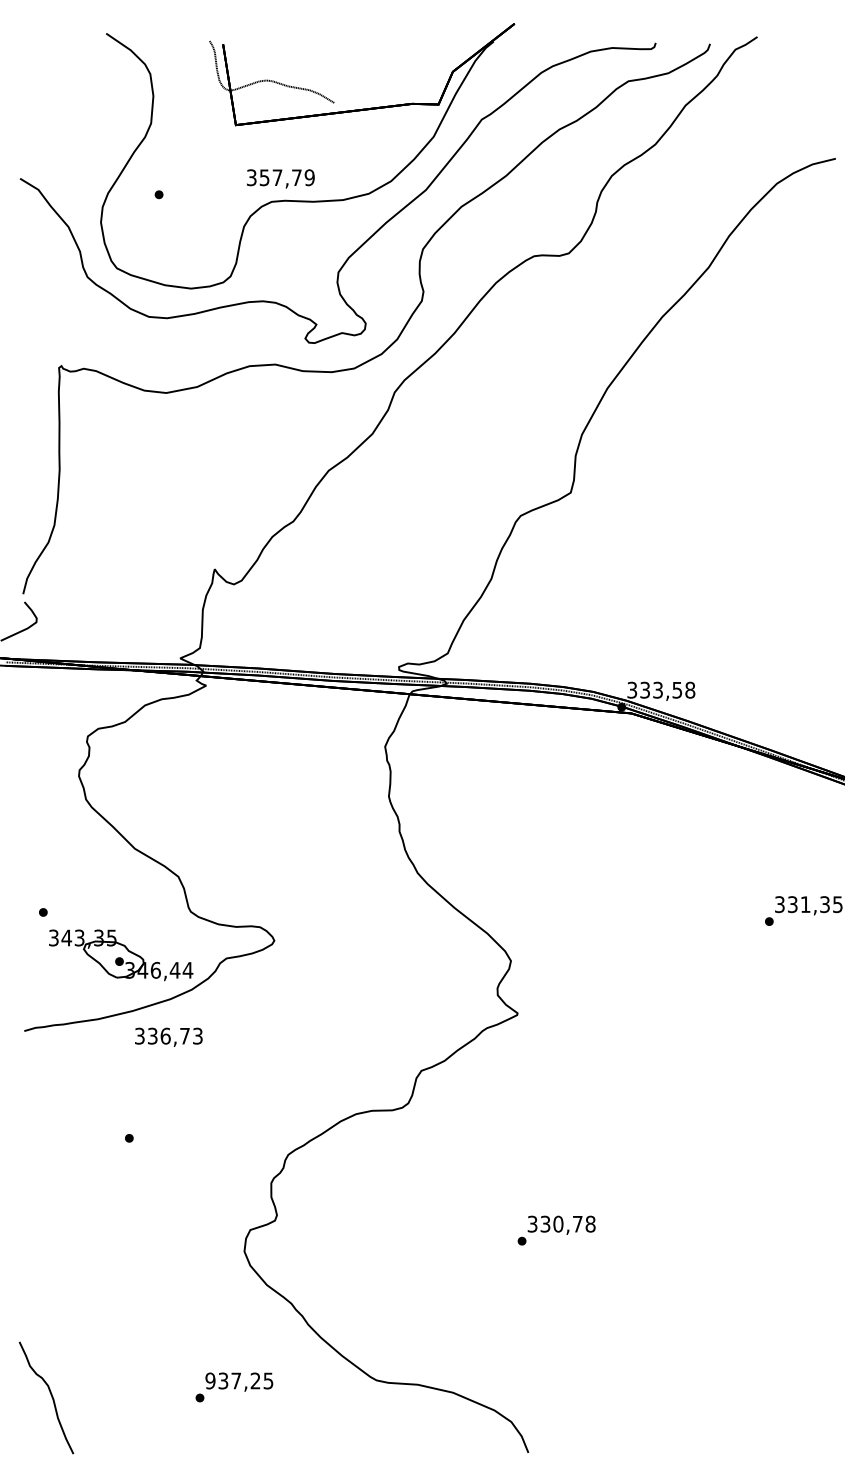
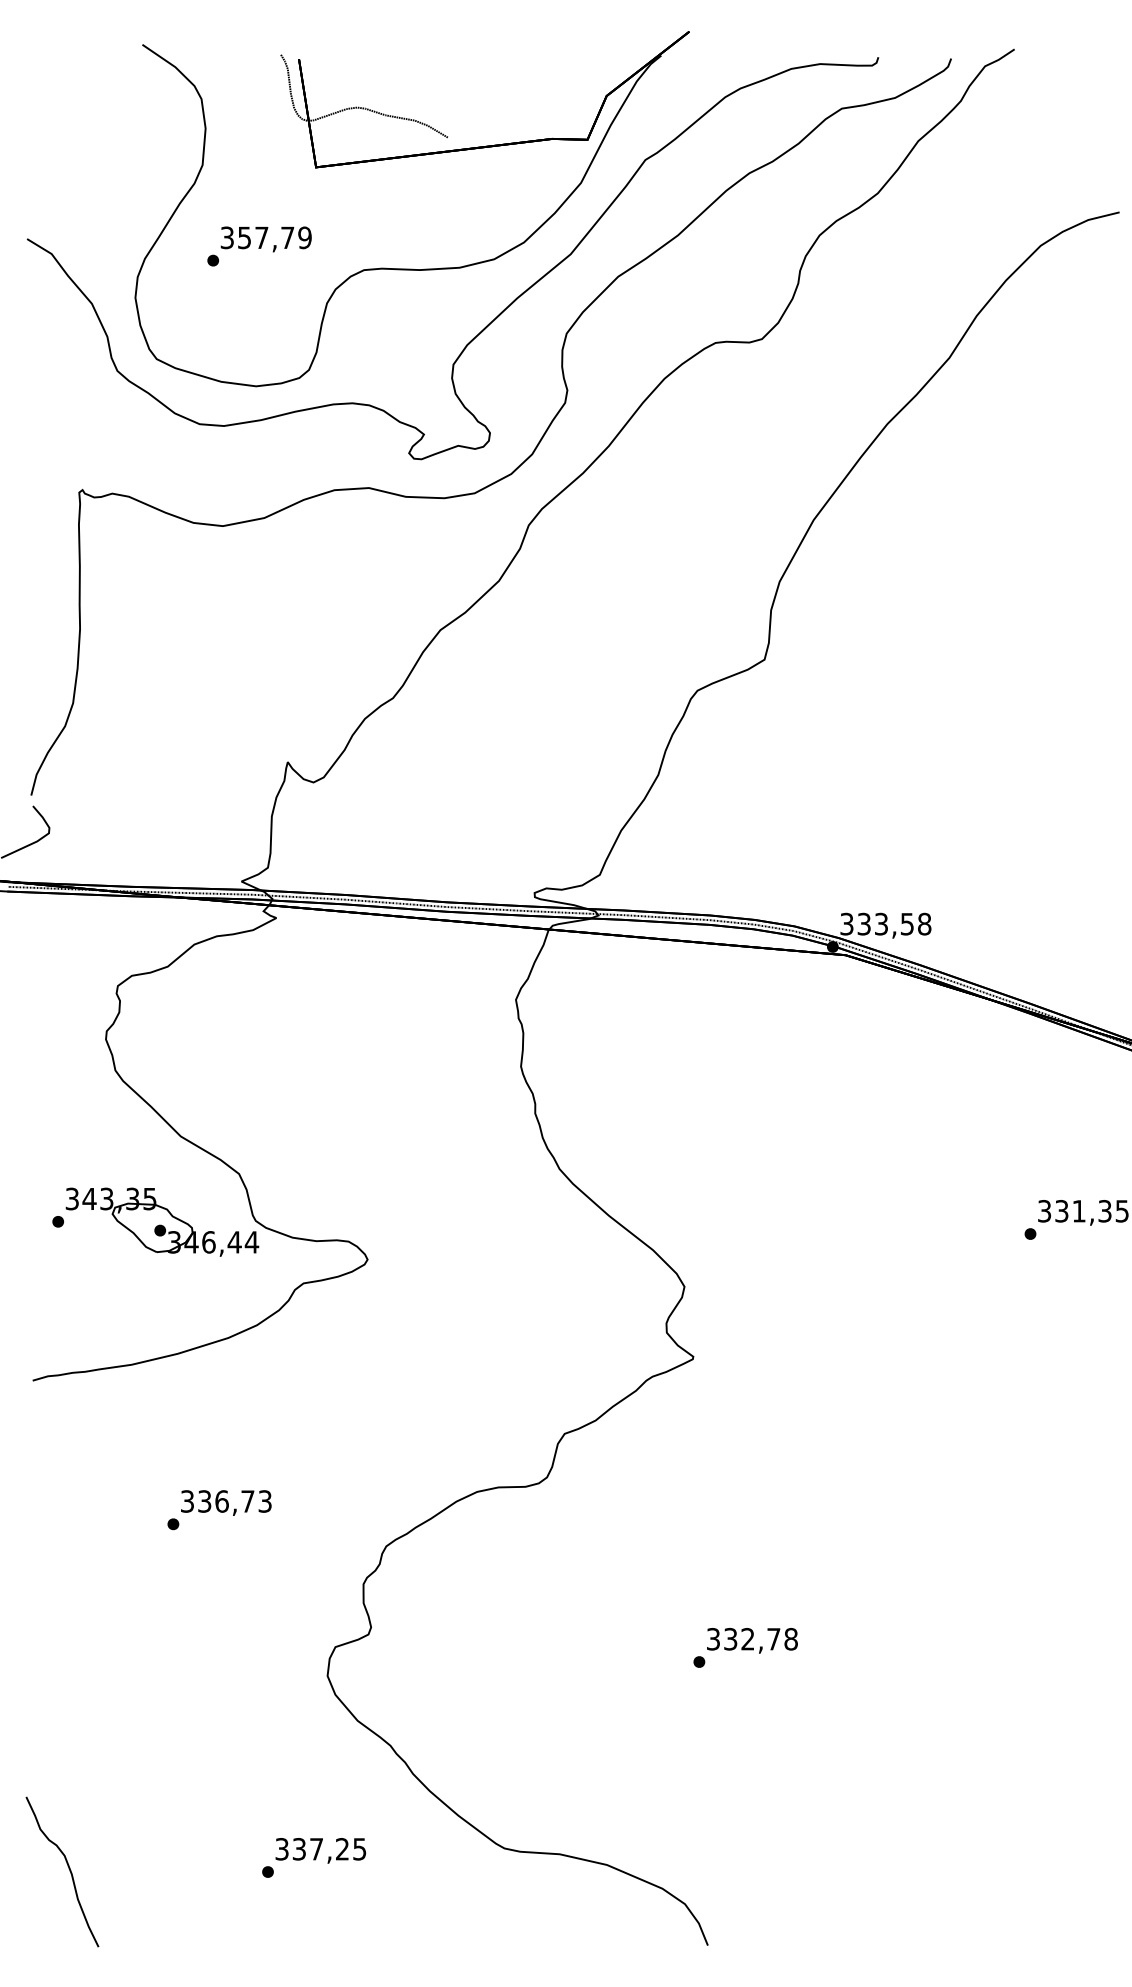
text: (280, 178) -> (265, 239), moved
part: (121, 954) -> (162, 1221), moved
text: (168, 1036) -> (226, 1502), moved
text: (558, 1224) -> (747, 1639), 330,78 -> 332,78
text: (210, 1381) -> (281, 1849), 937,25 -> 337,25

